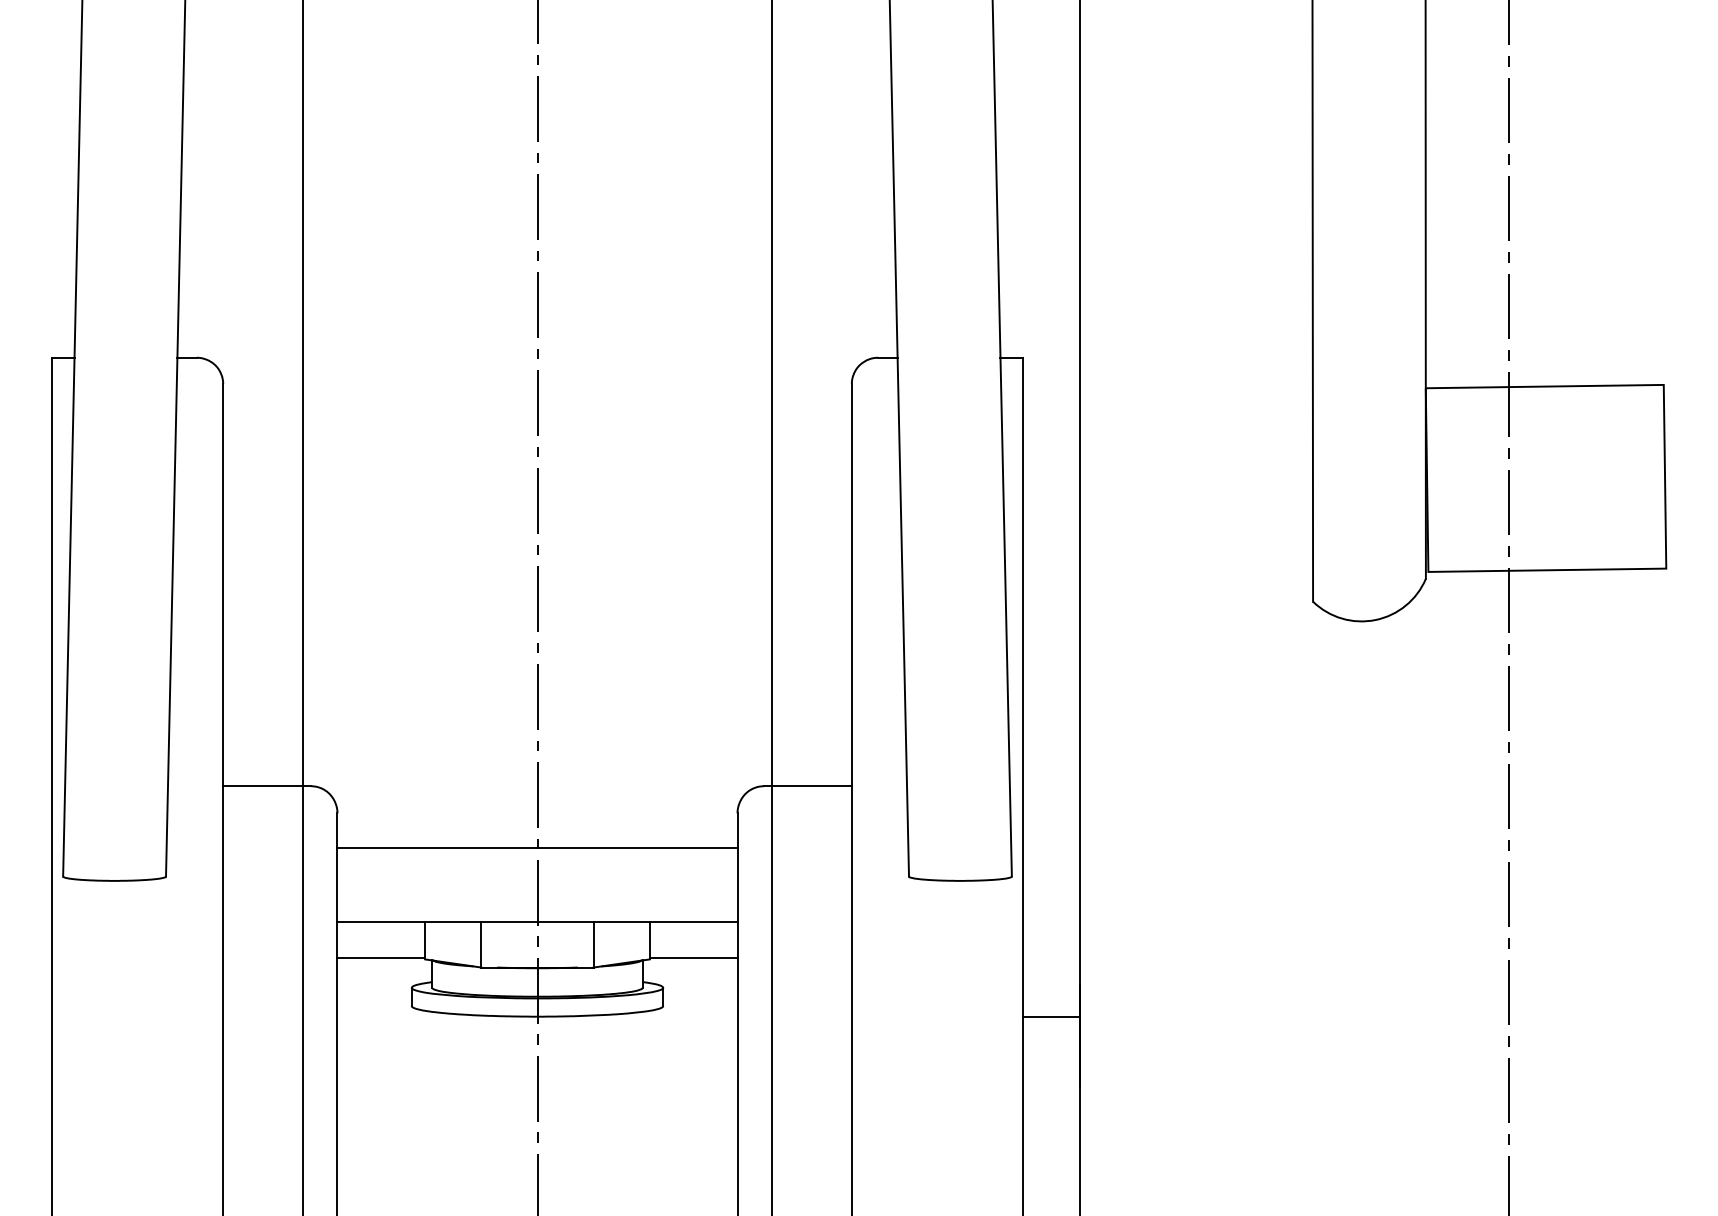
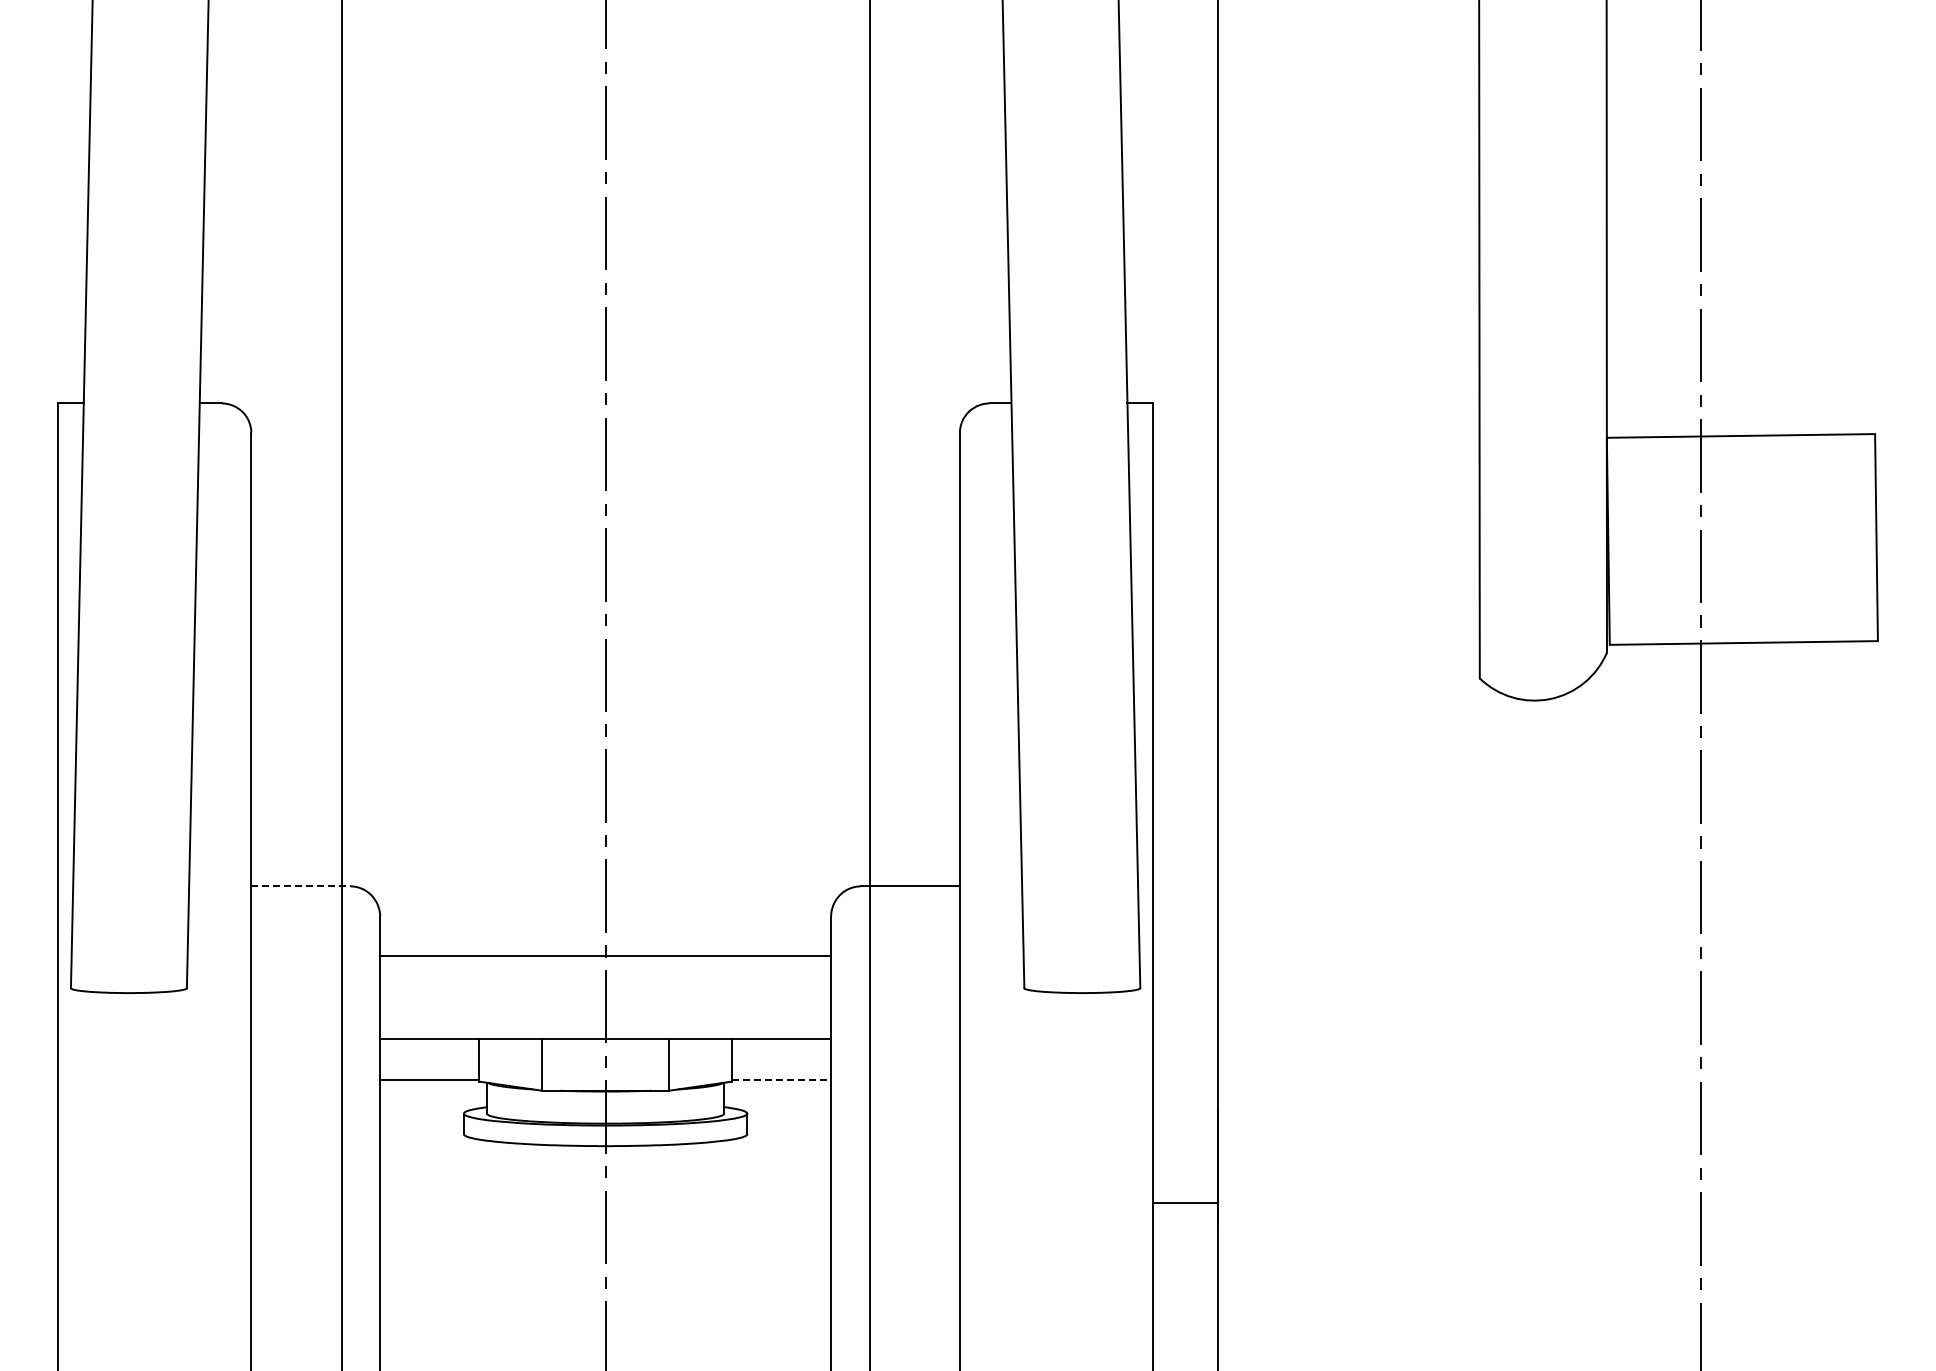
line: (266, 786) -> (300, 886), solid -> dashed
line: (693, 957) -> (781, 1079), solid -> dashed
line: (1051, 1016) -> (1185, 1202), moved

